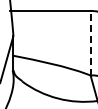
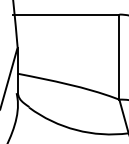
line: (90, 42) -> (119, 56), dashed -> solid

